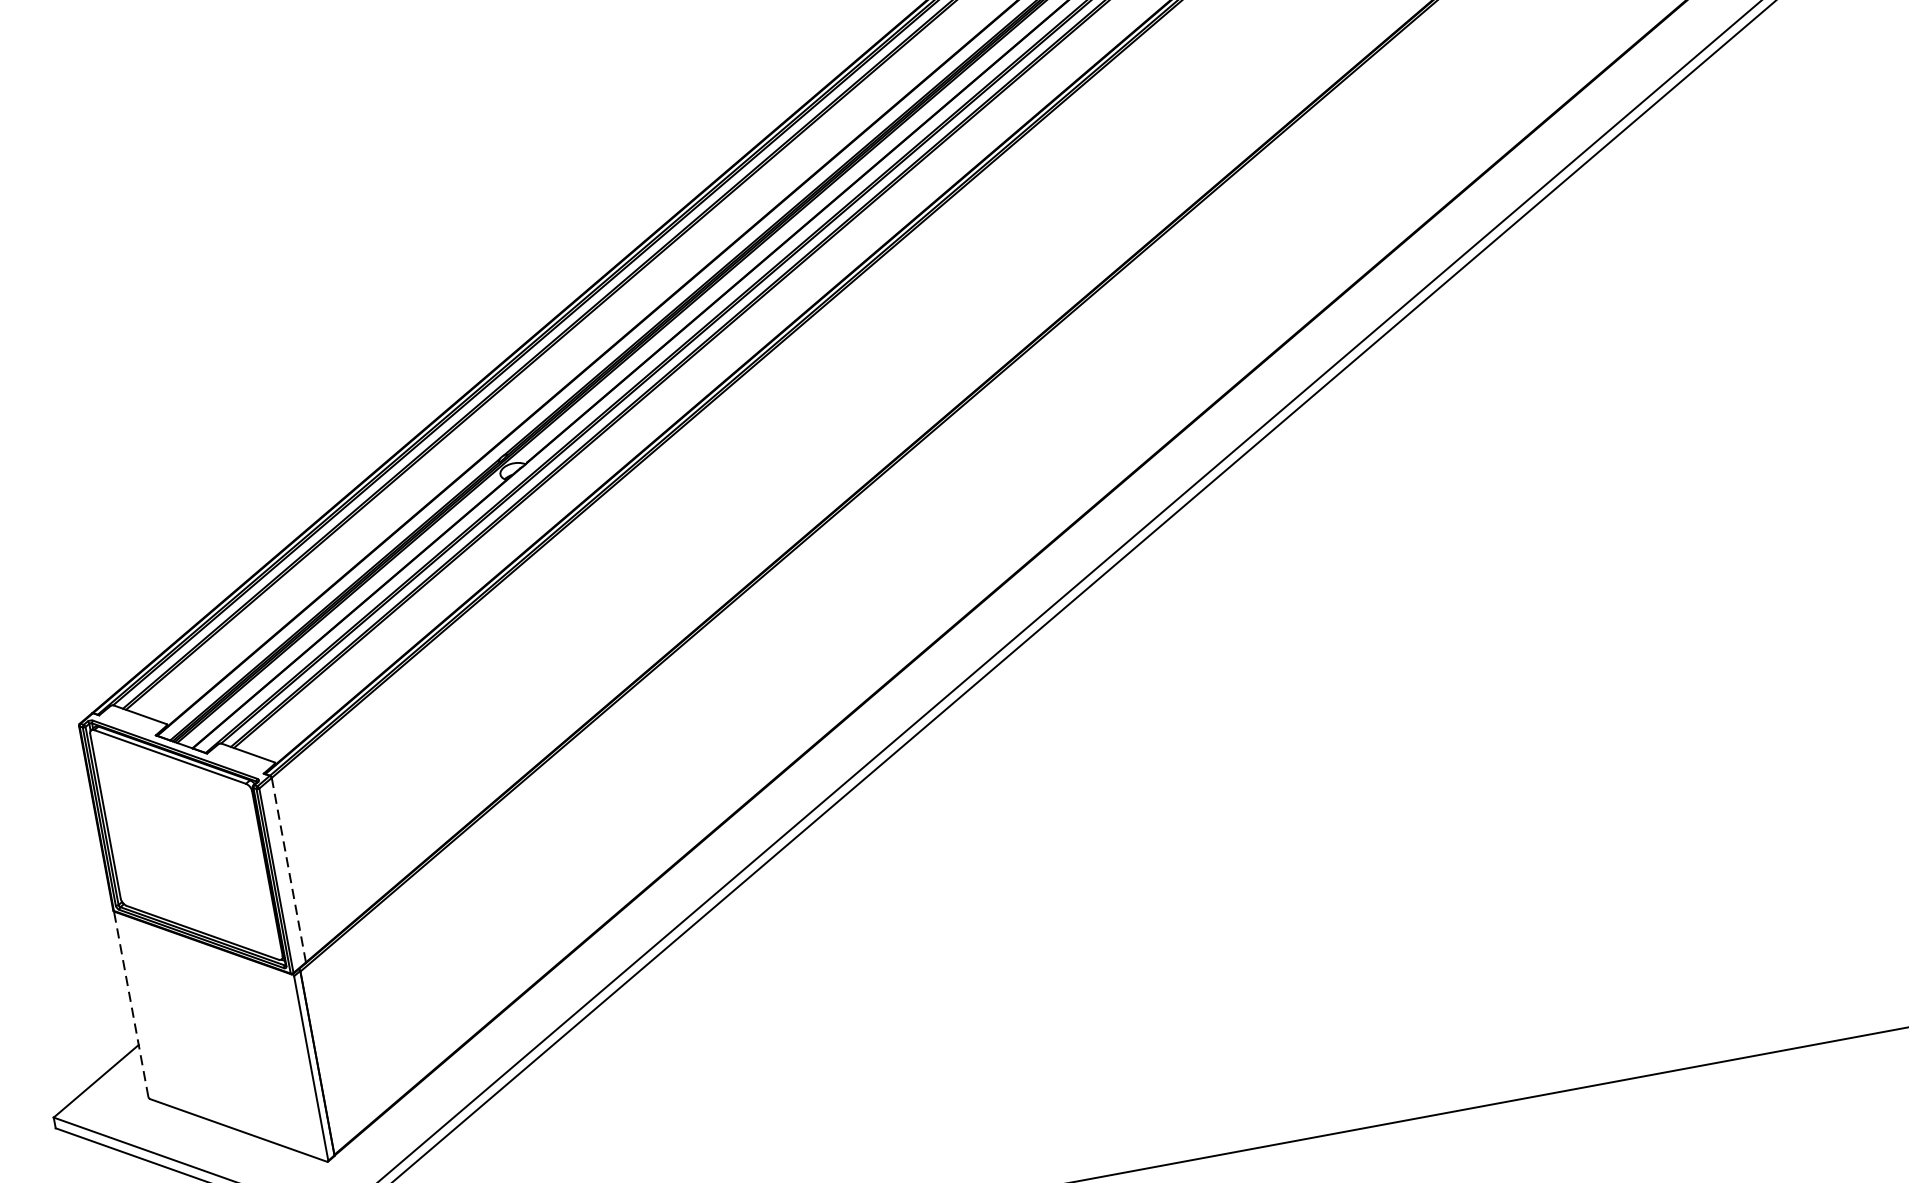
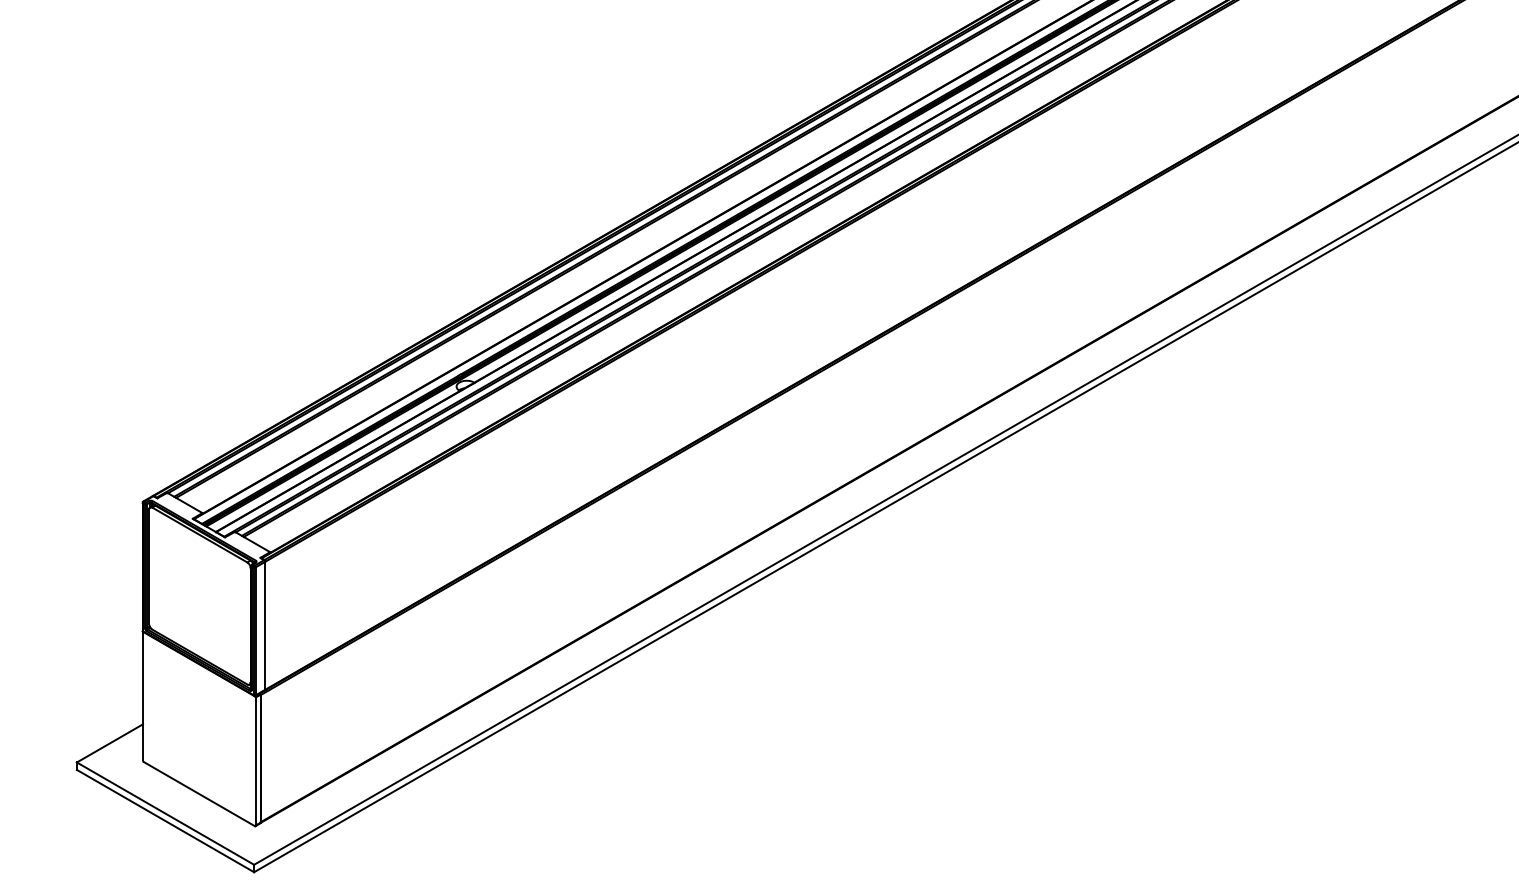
line: (288, 869) -> (265, 625), dashed -> solid
line: (130, 1004) -> (142, 696), dashed -> solid

